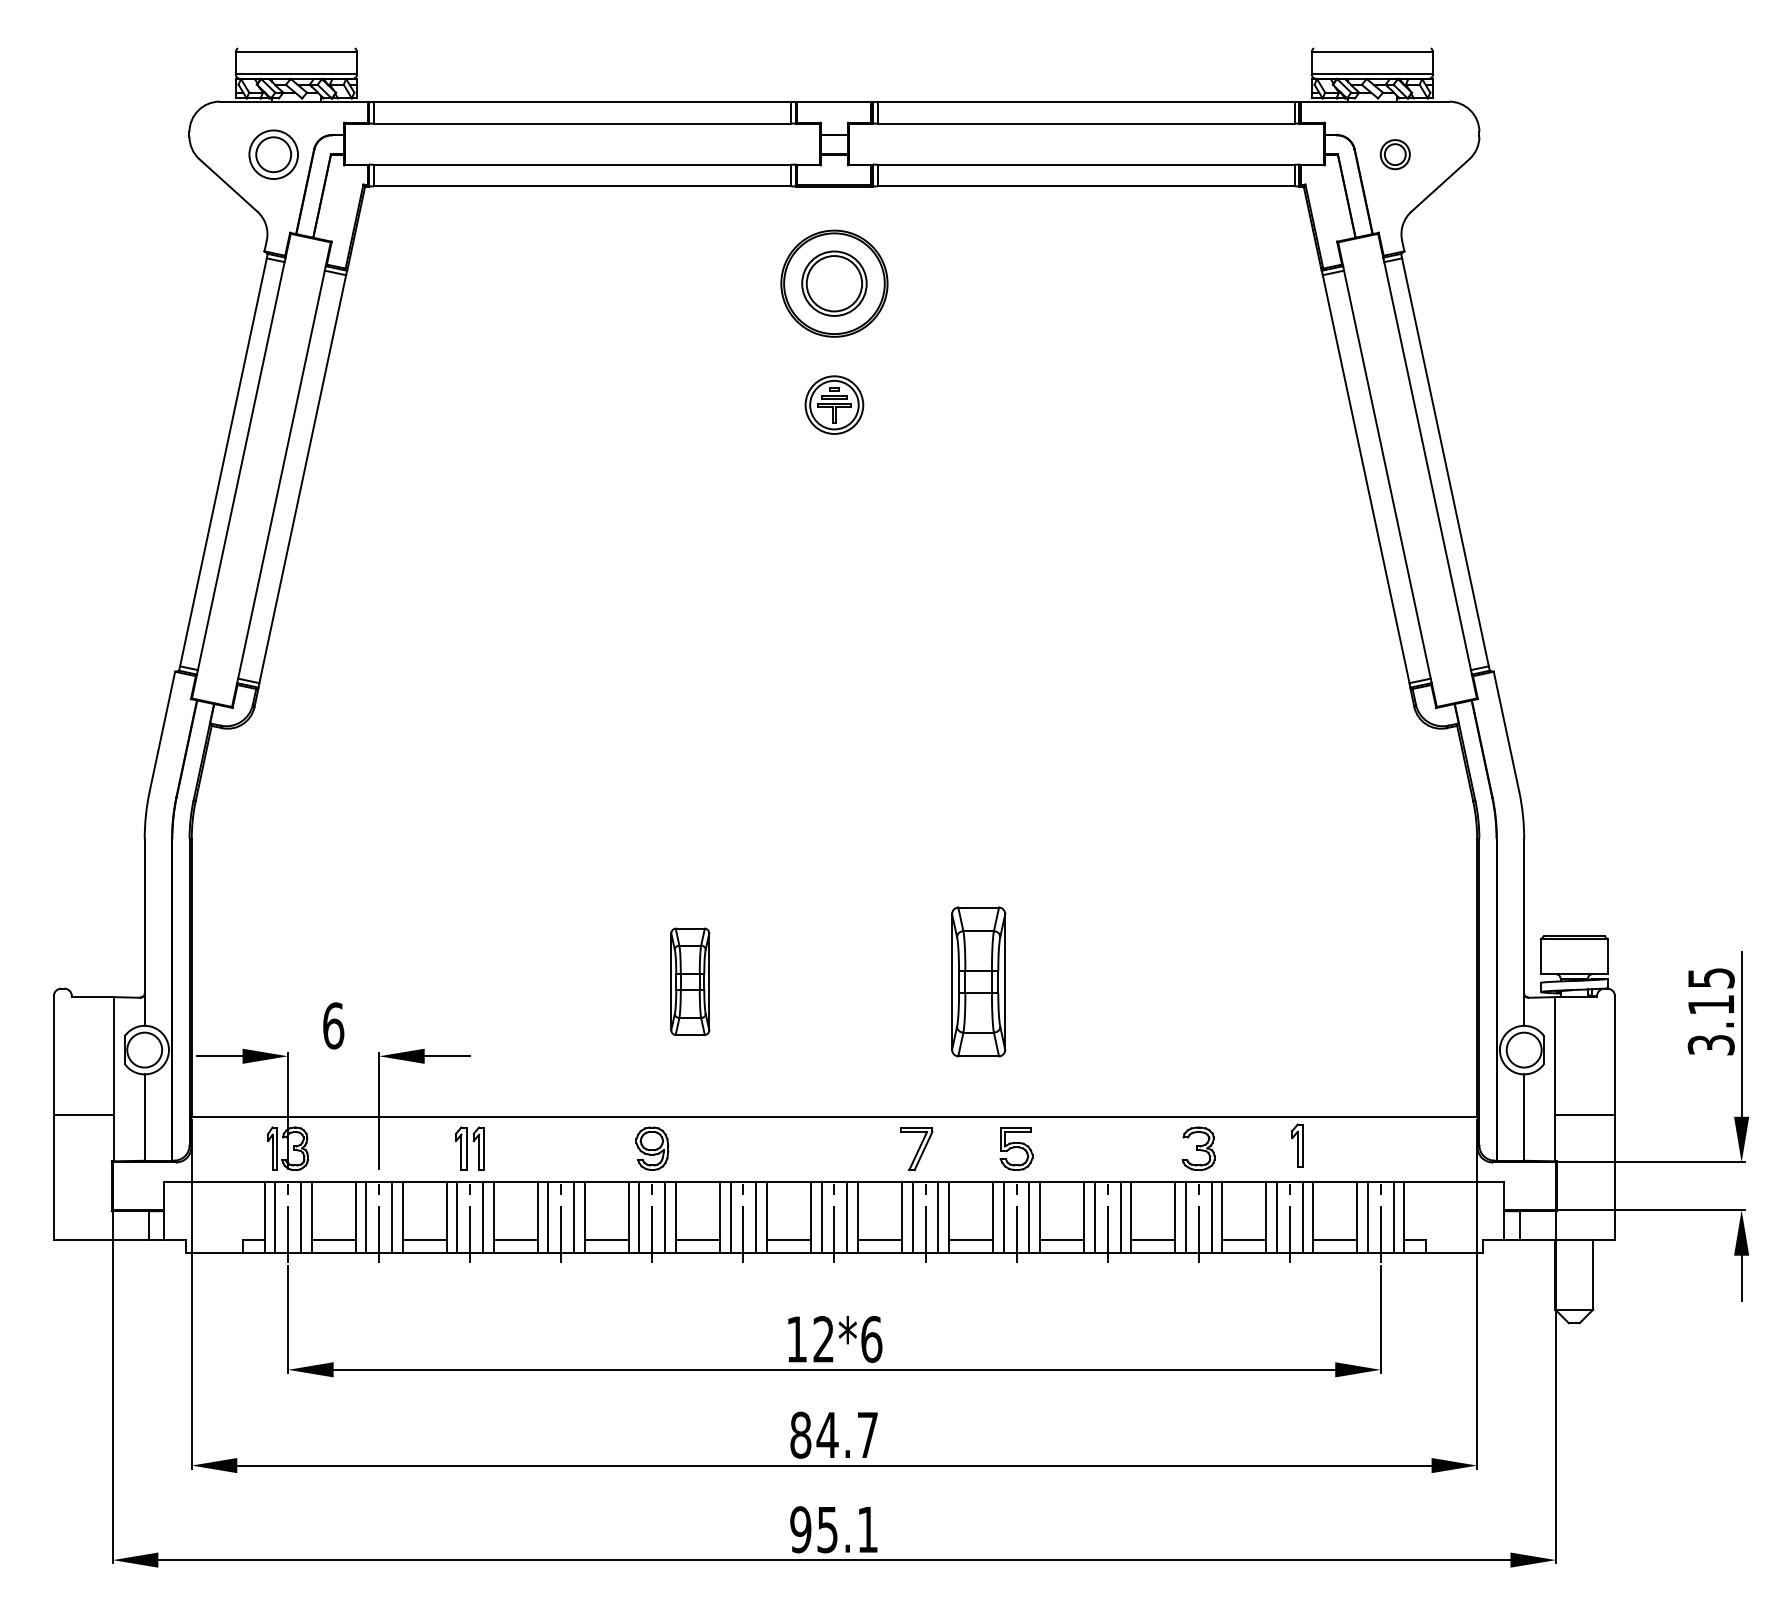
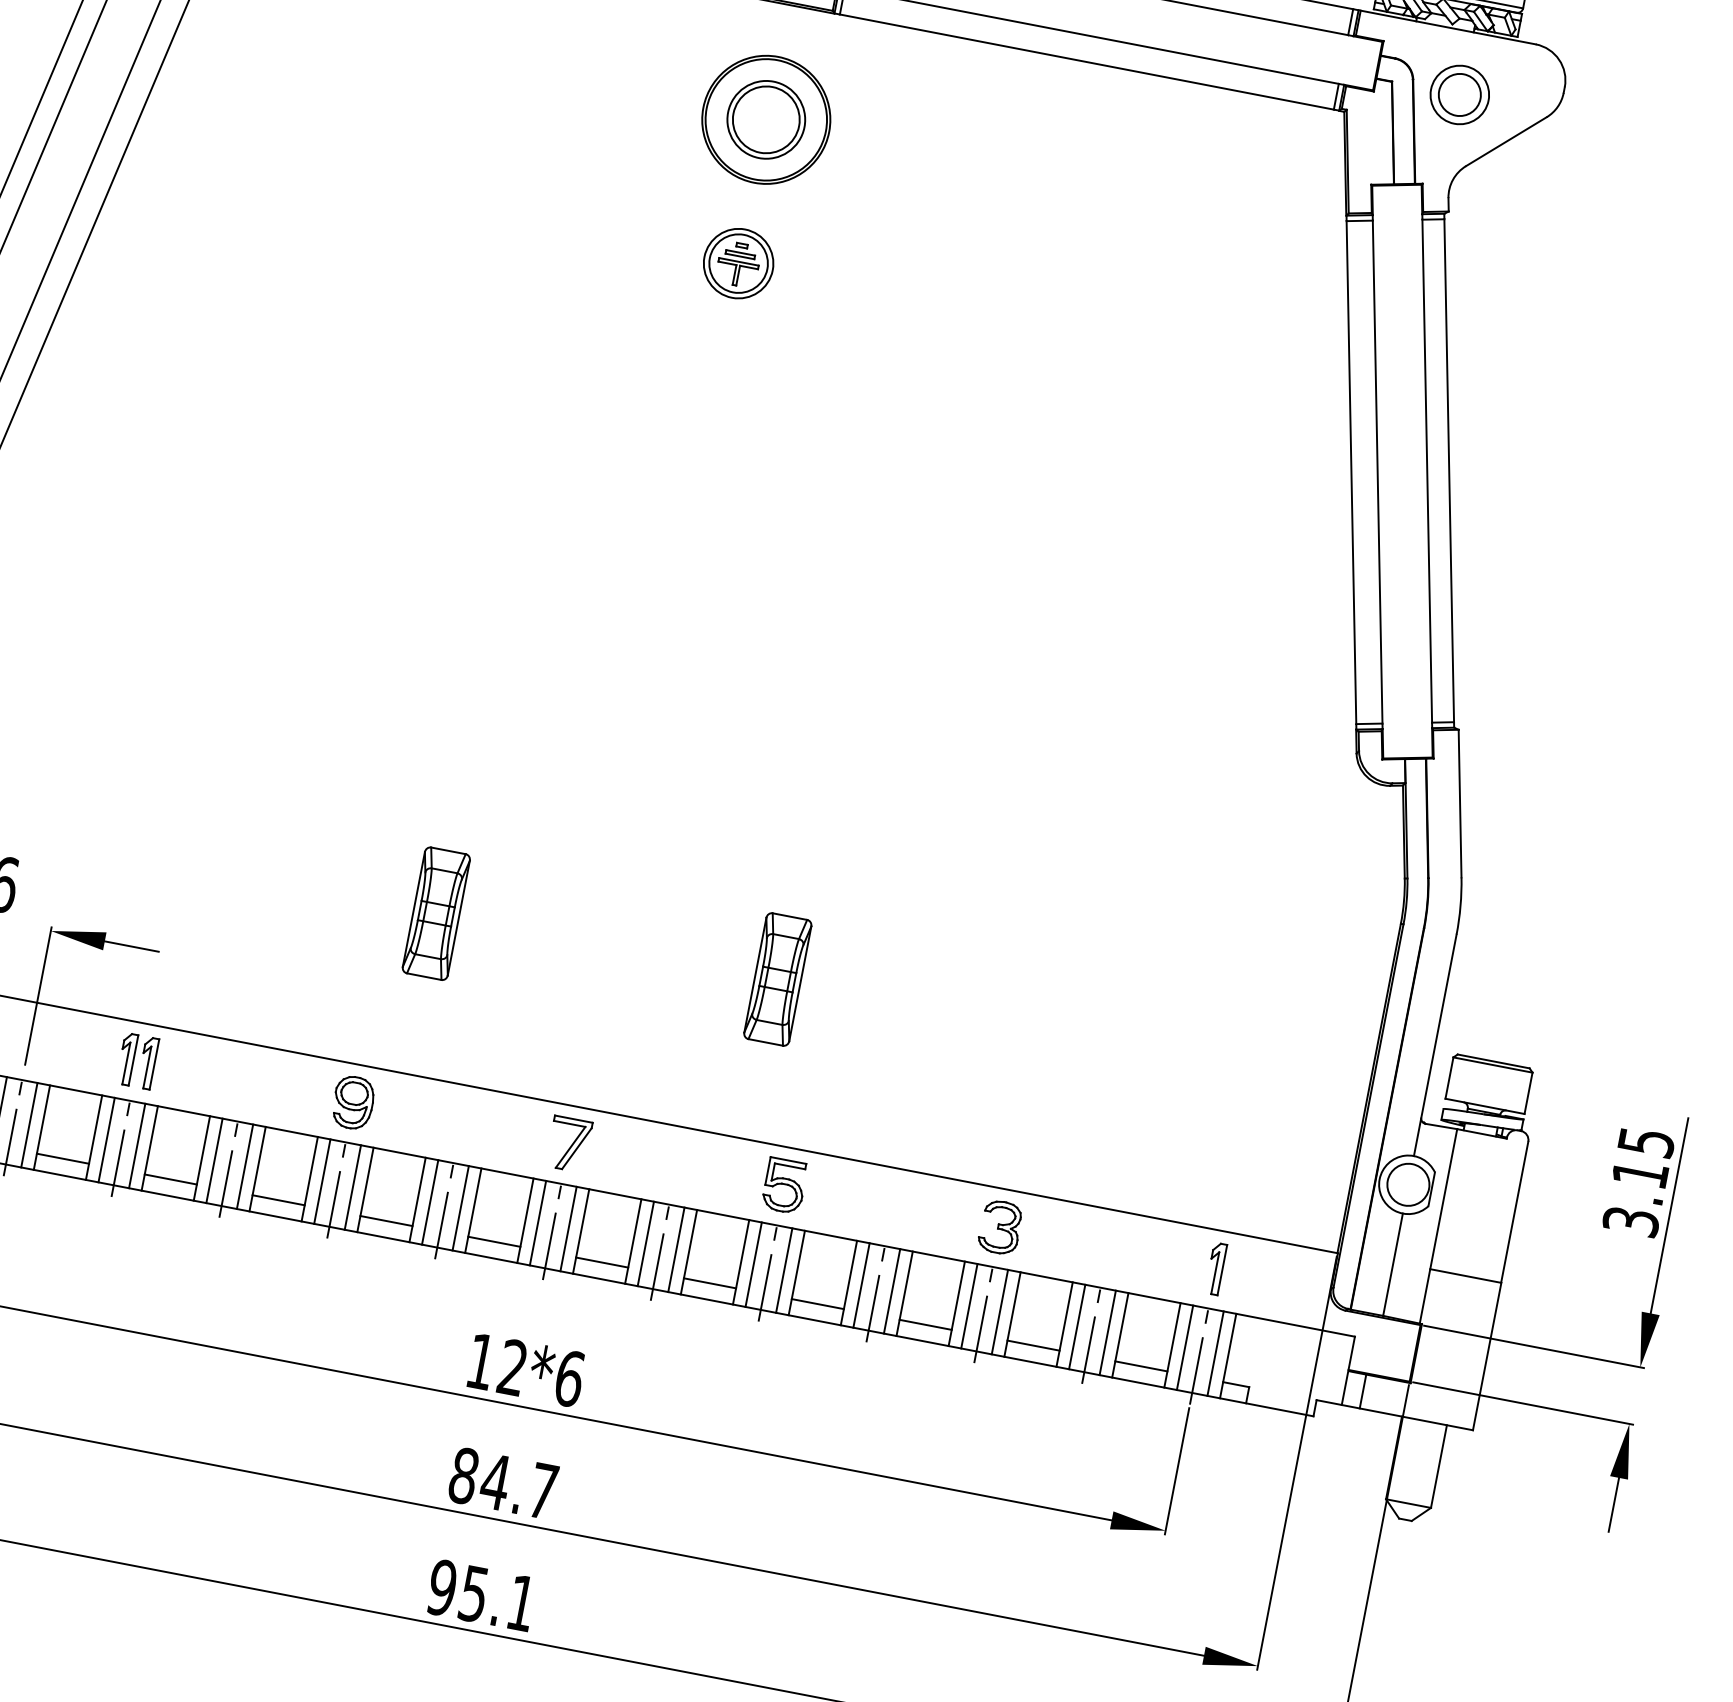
part: (1395, 154) -> (1460, 94), size x1.67
part: (978, 981) -> (777, 979), size x0.71
part: (1297, 1145) -> (1215, 1268), moved
part: (916, 1148) -> (569, 1144), moved

